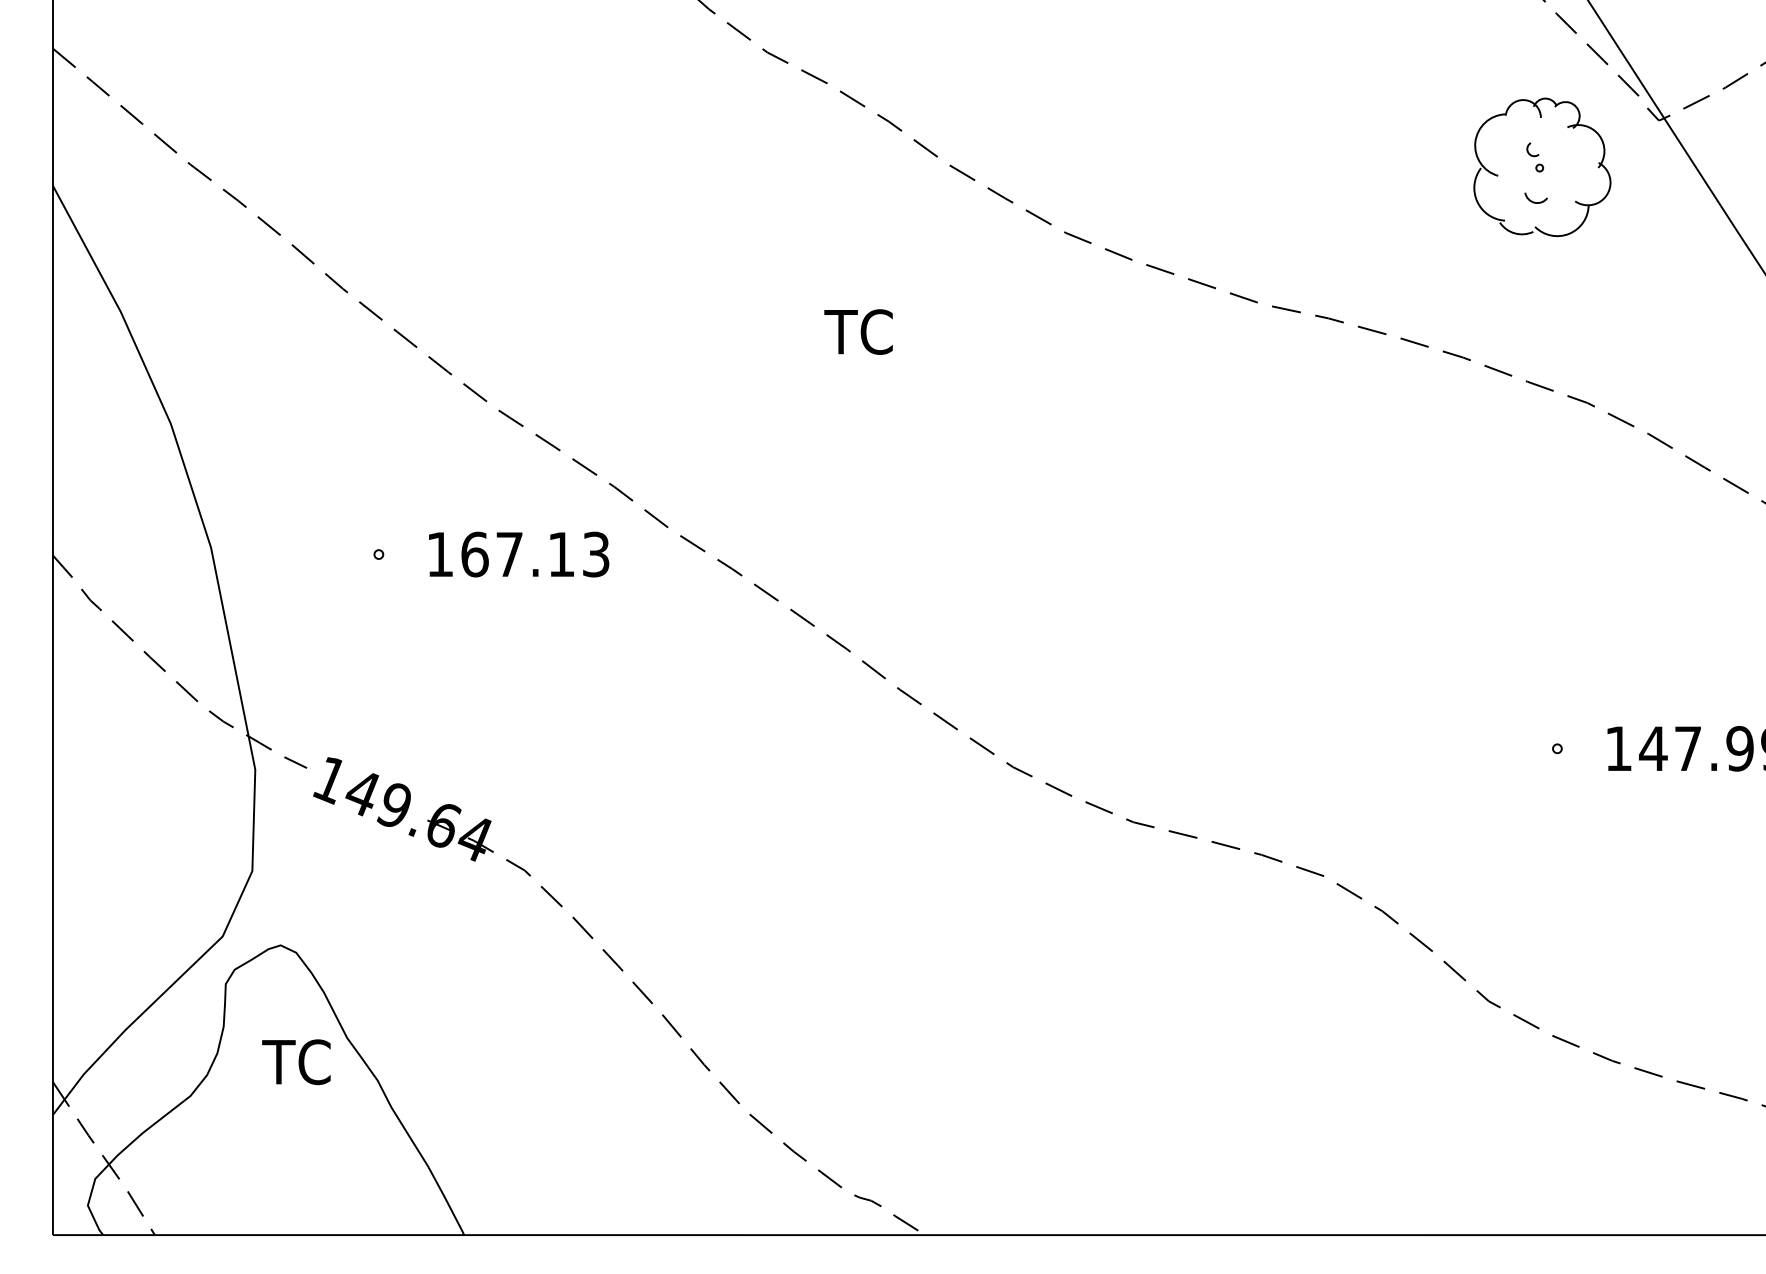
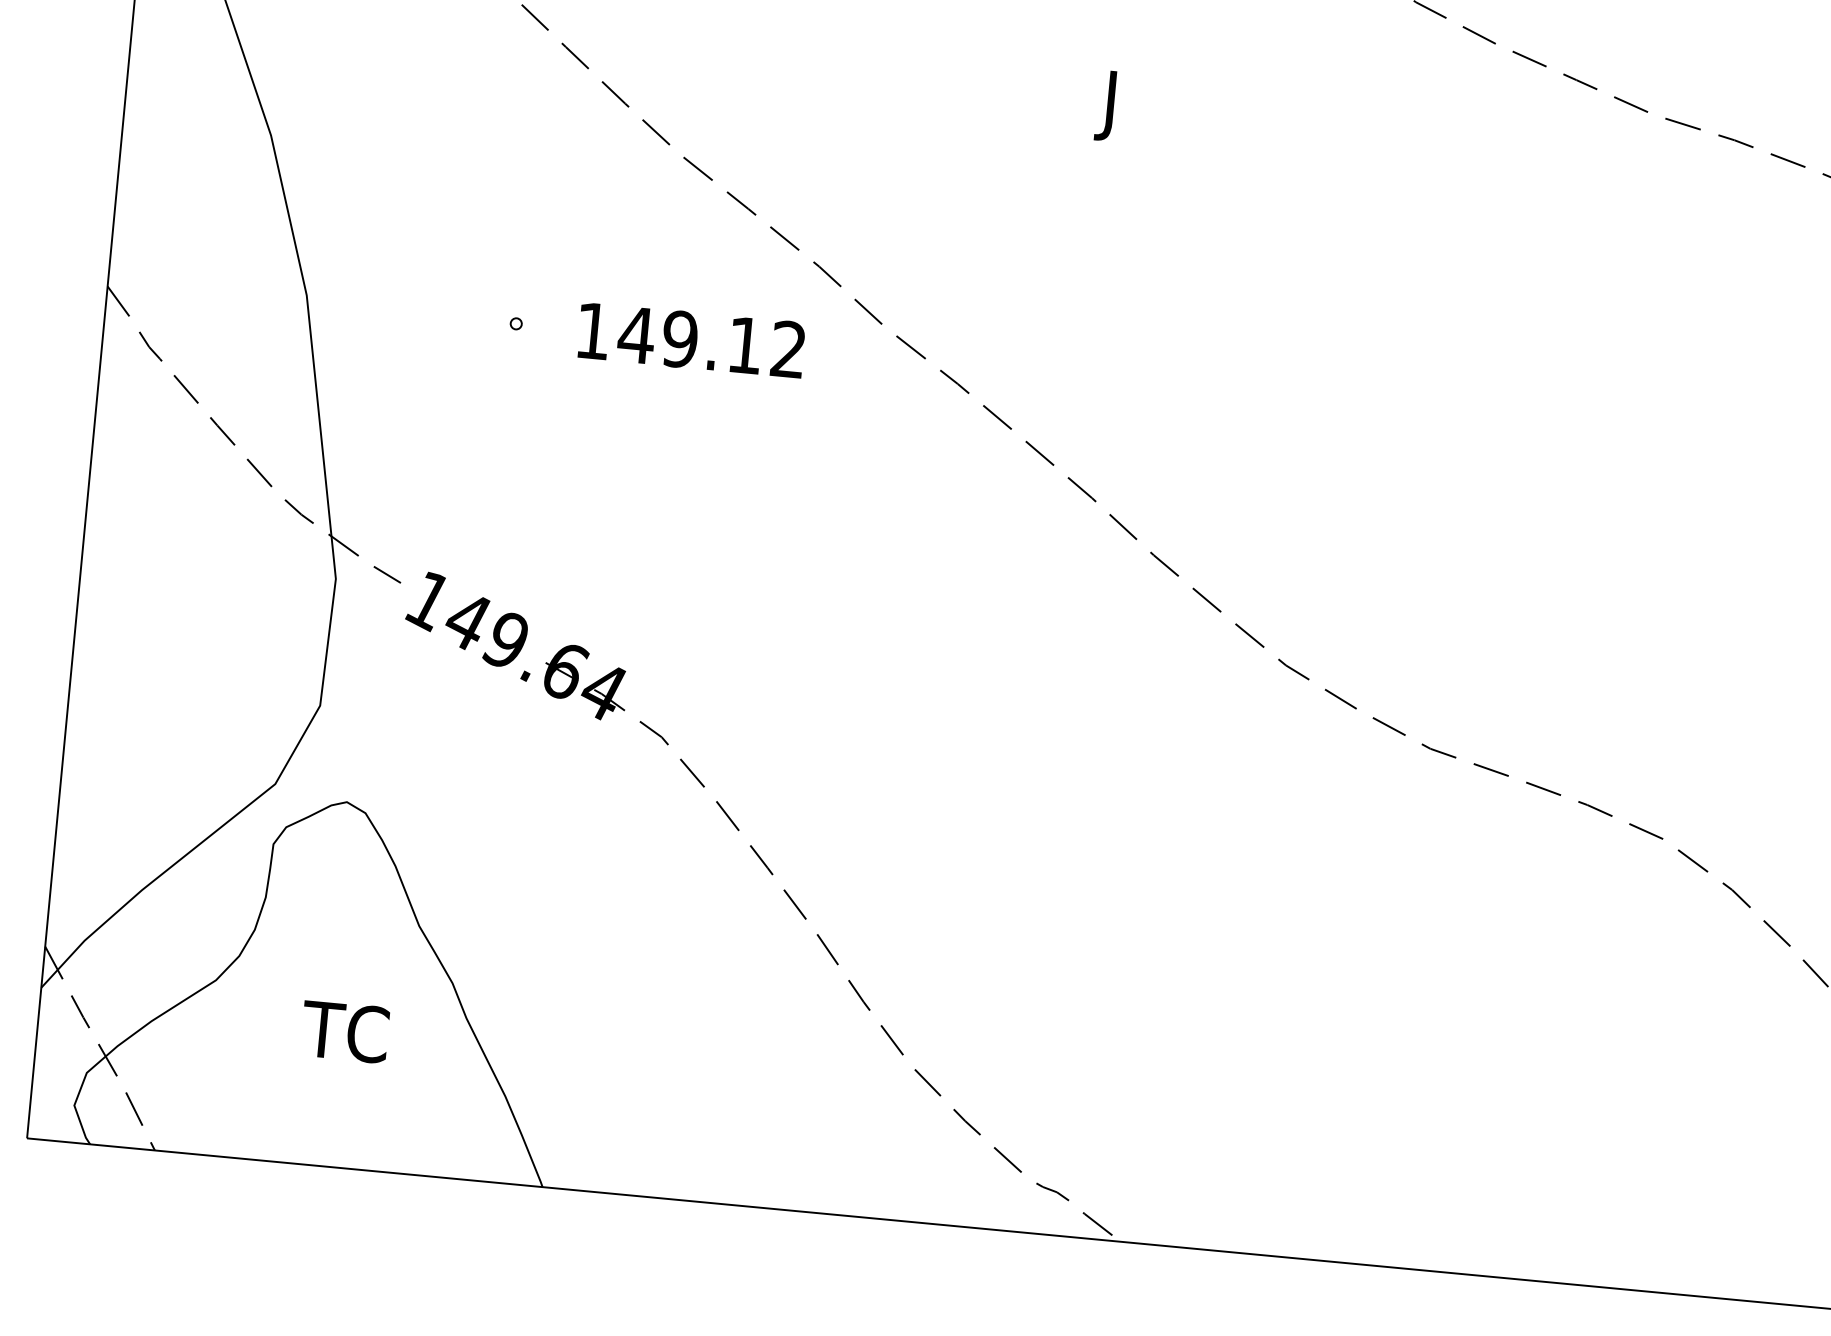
text: (856, 337) -> (1140, 108), TC -> J
text: (534, 554) -> (711, 342), 167.13 -> 149.12
text: (296, 1062) -> (345, 1032), moved

